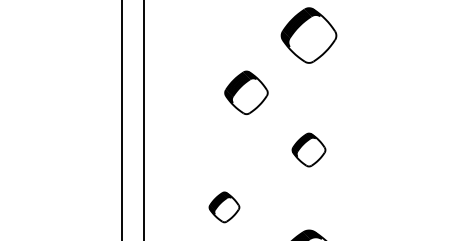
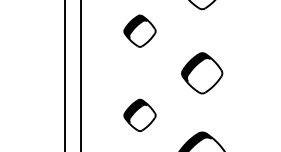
part: (246, 92) -> (140, 30), moved
part: (308, 149) -> (201, 72), size x1.67
part: (224, 207) -> (140, 115), size x1.43

